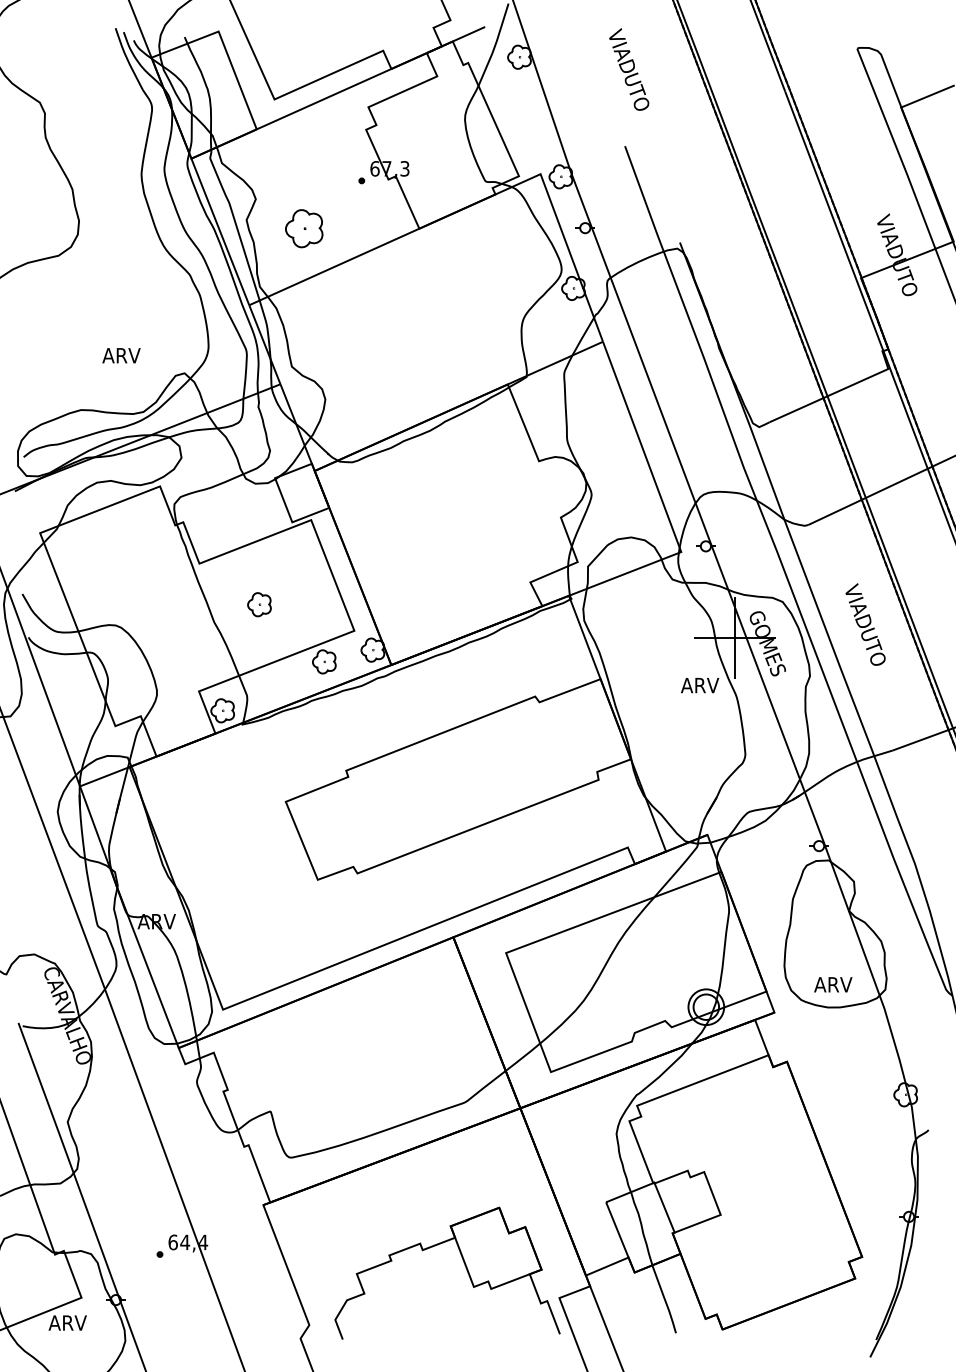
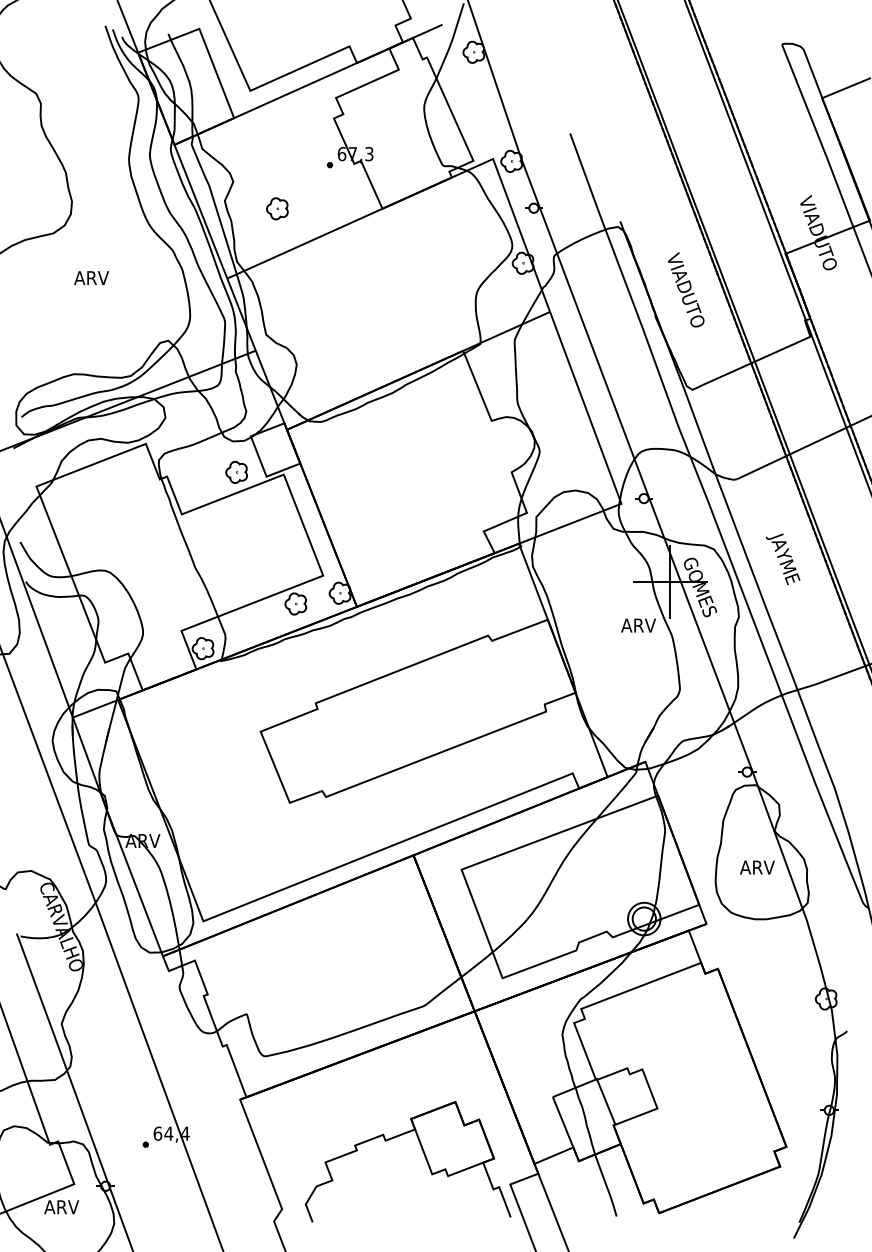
text: (629, 69) -> (686, 289), moved
part: (303, 228) -> (276, 208), size x0.62
text: (121, 355) -> (91, 277), moved
part: (259, 604) -> (236, 472), moved
text: (862, 624) -> (786, 569), VIADUTO -> JAYME
text: (833, 984) -> (757, 867), moved

